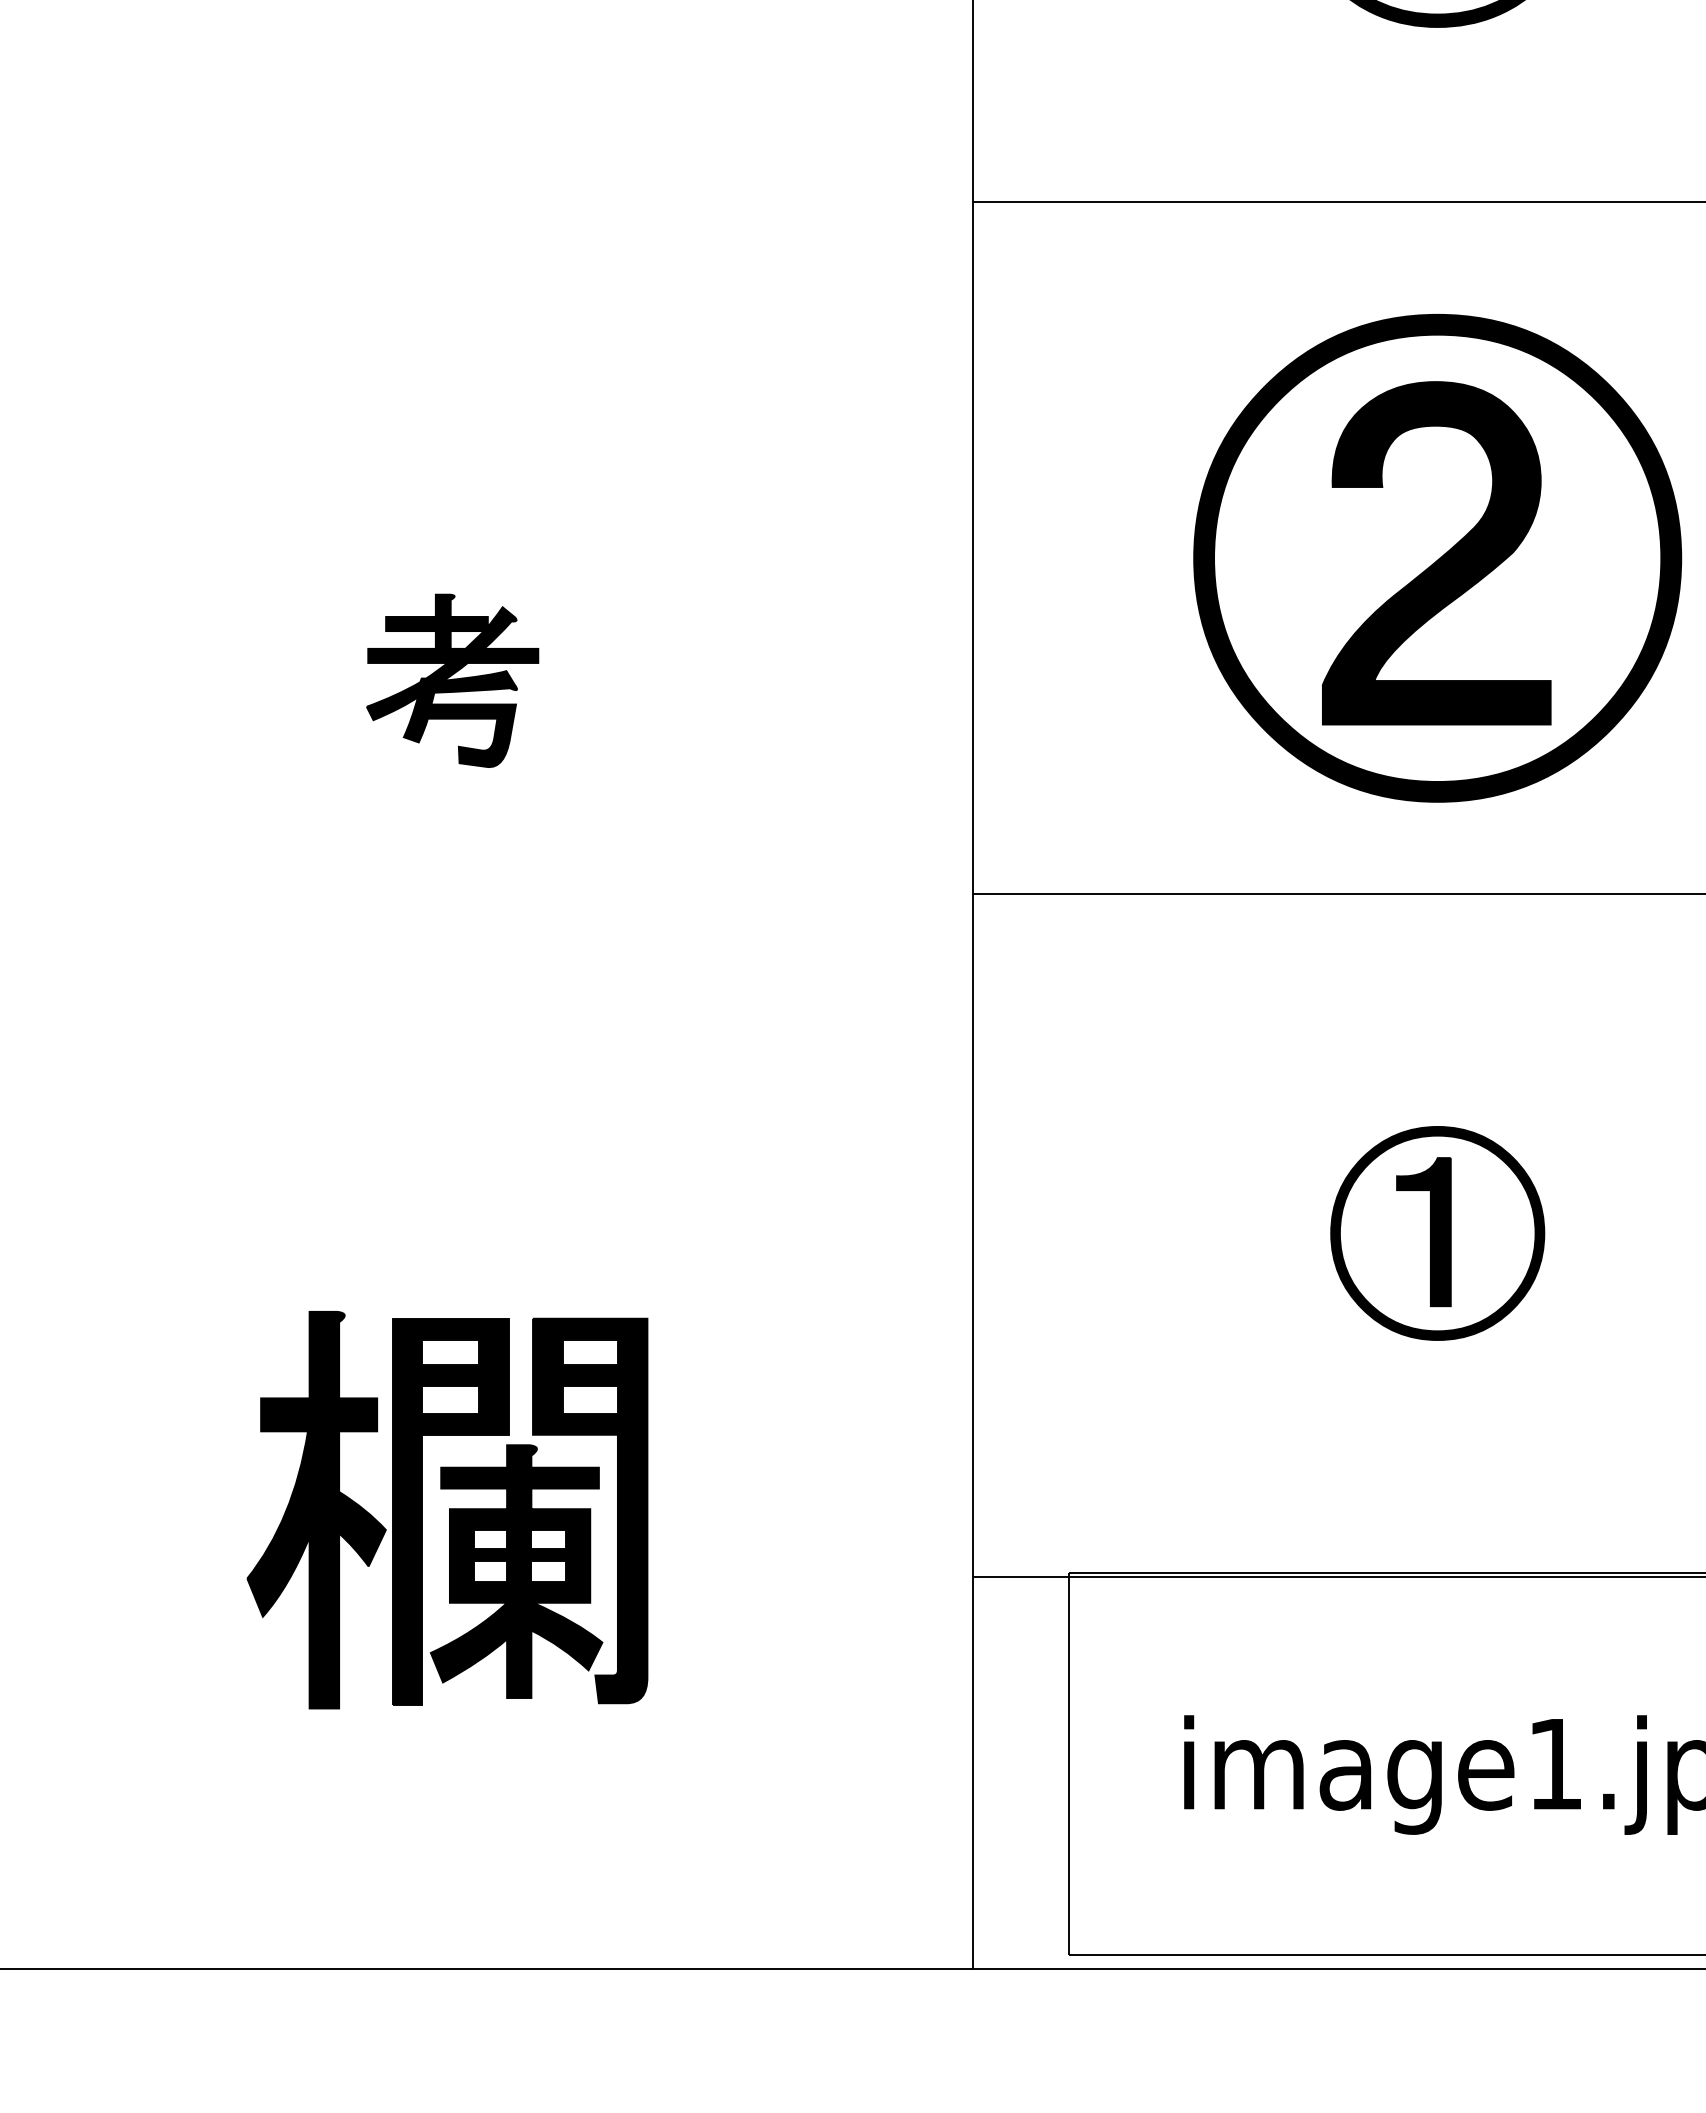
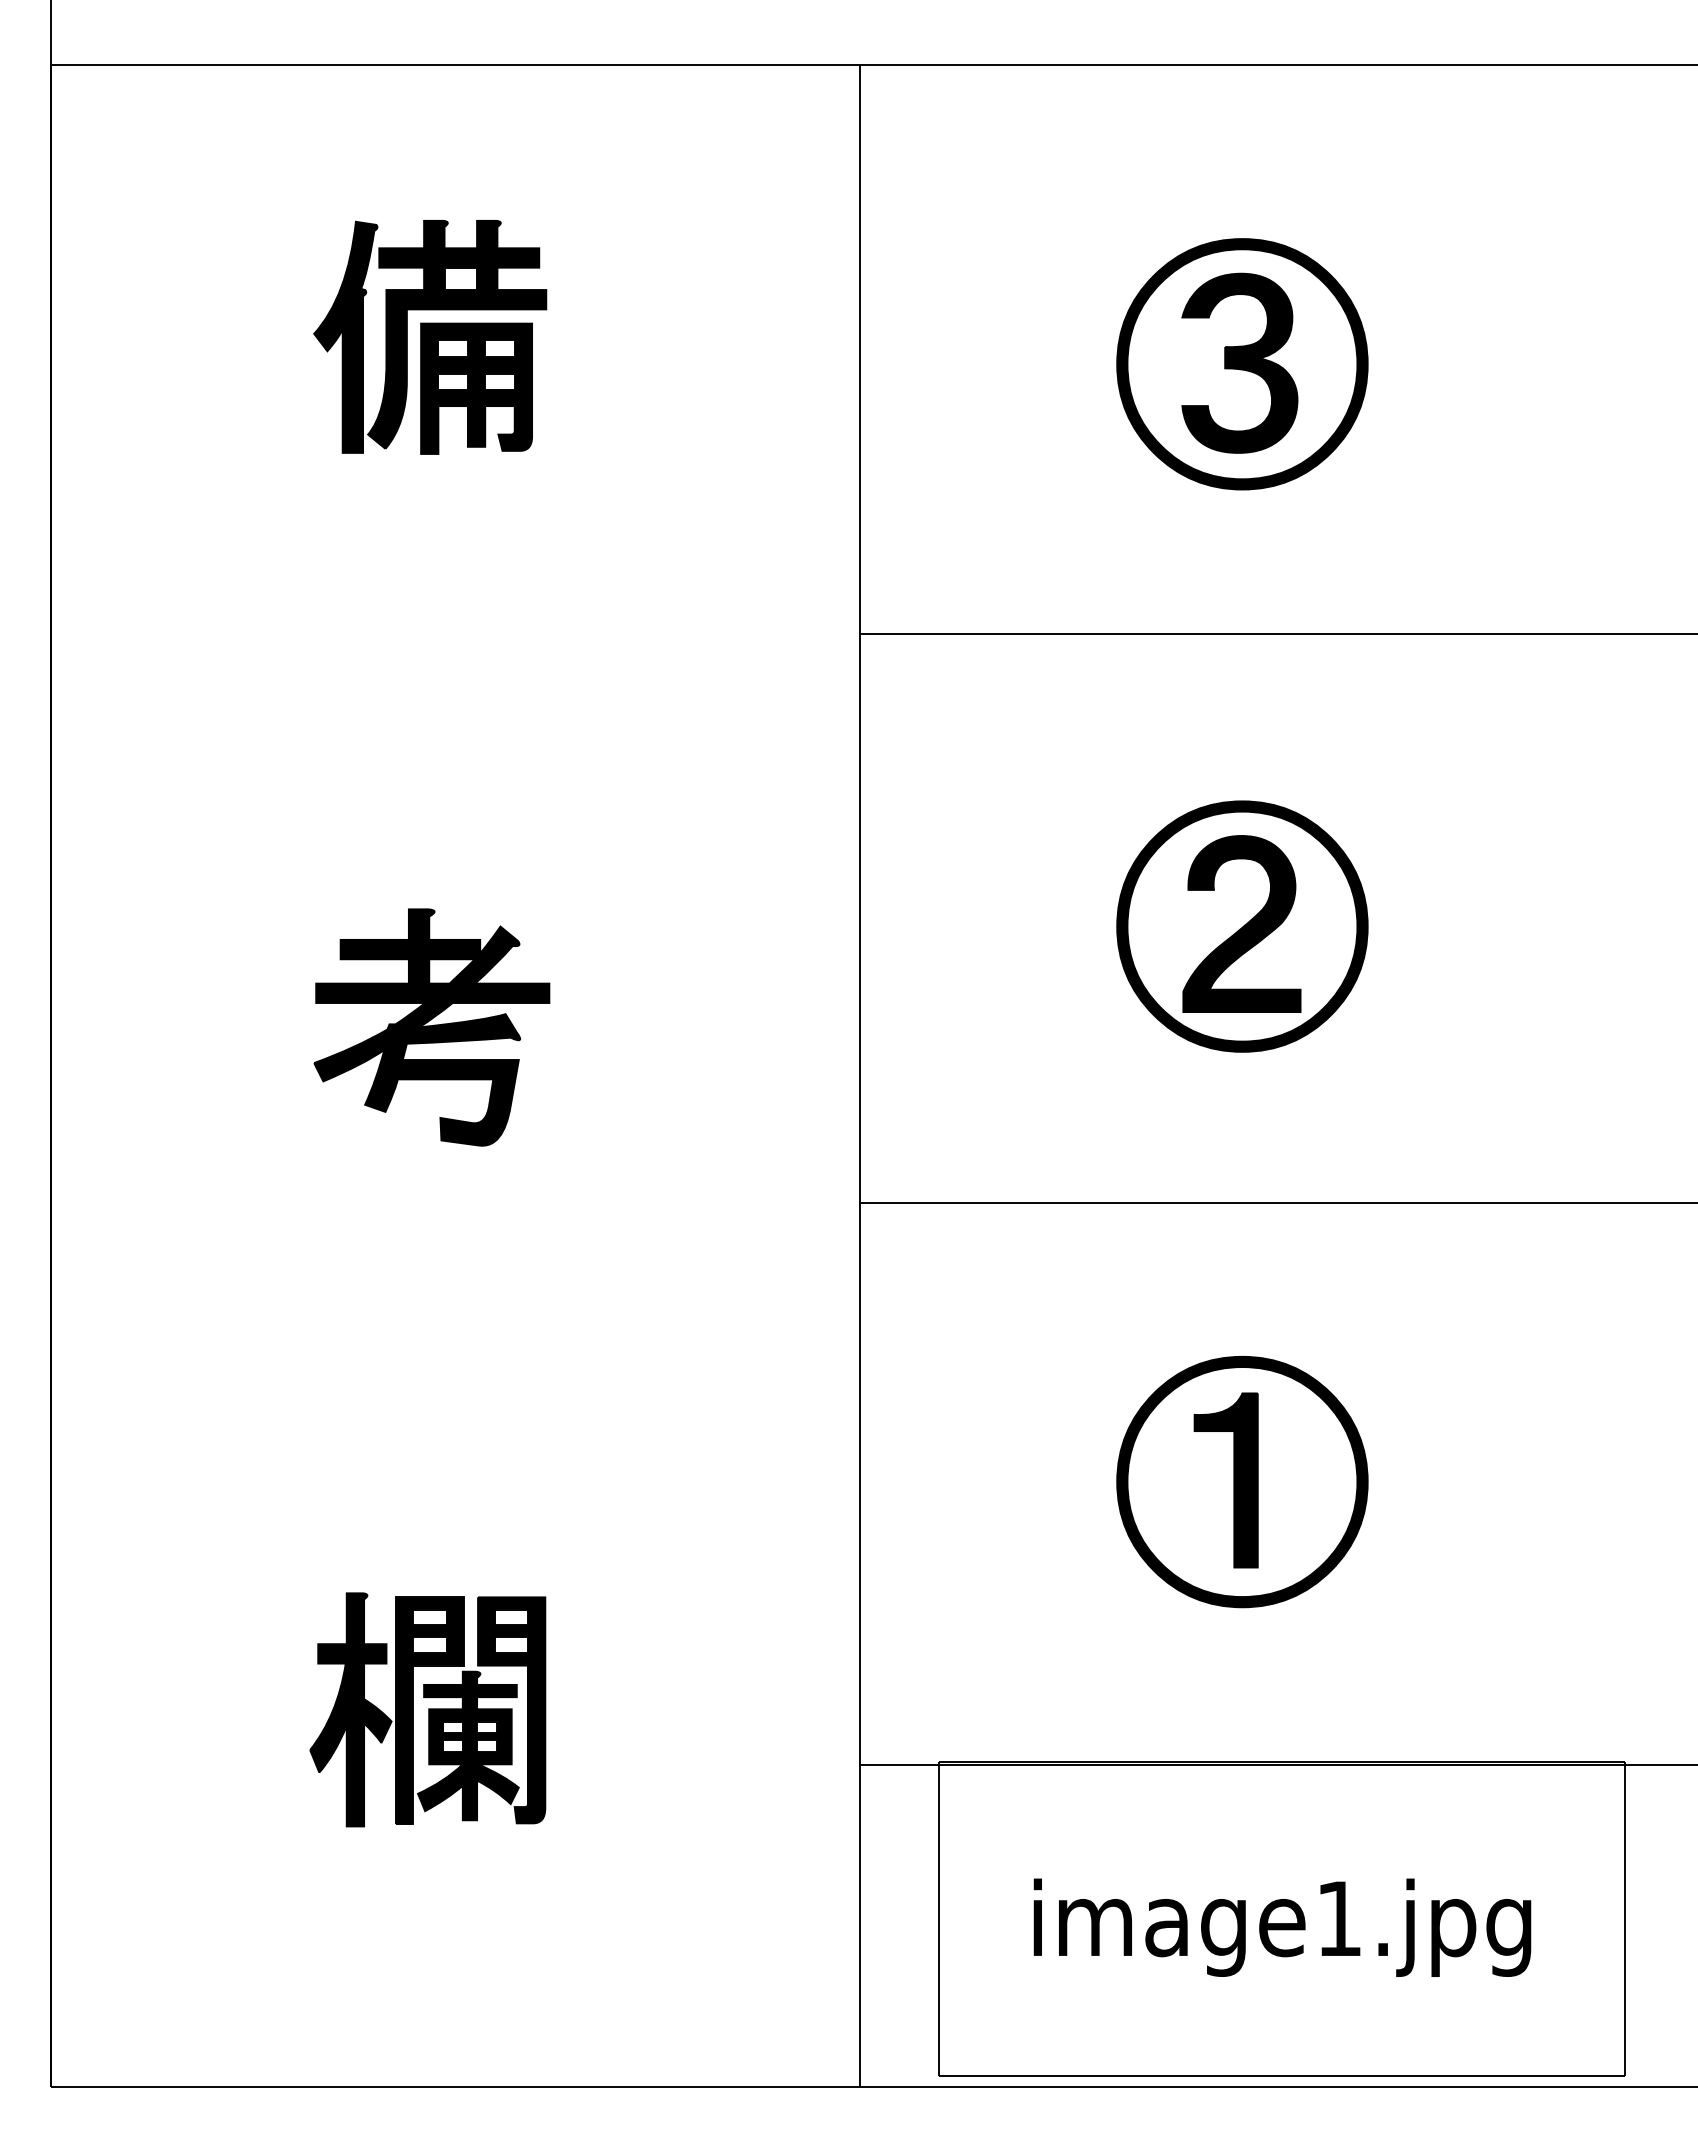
part: (1437, 558) -> (1242, 926), size x0.62
part: (452, 680) -> (431, 1027), size x1.67
part: (1437, 1233) -> (1242, 1482), size x1.43
part: (447, 1509) -> (427, 1709), size x0.71

